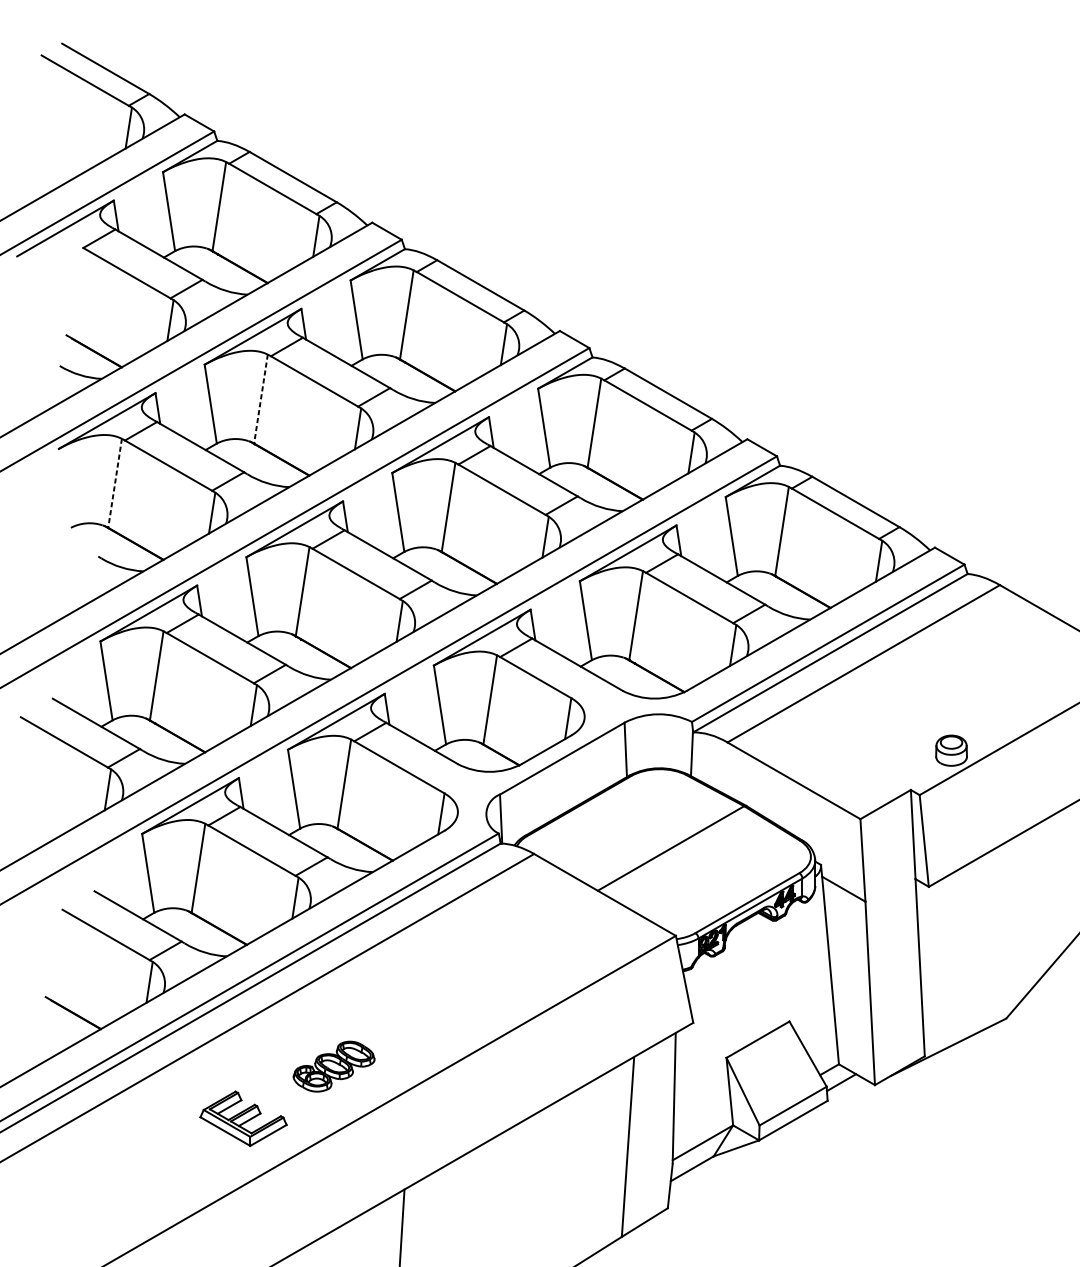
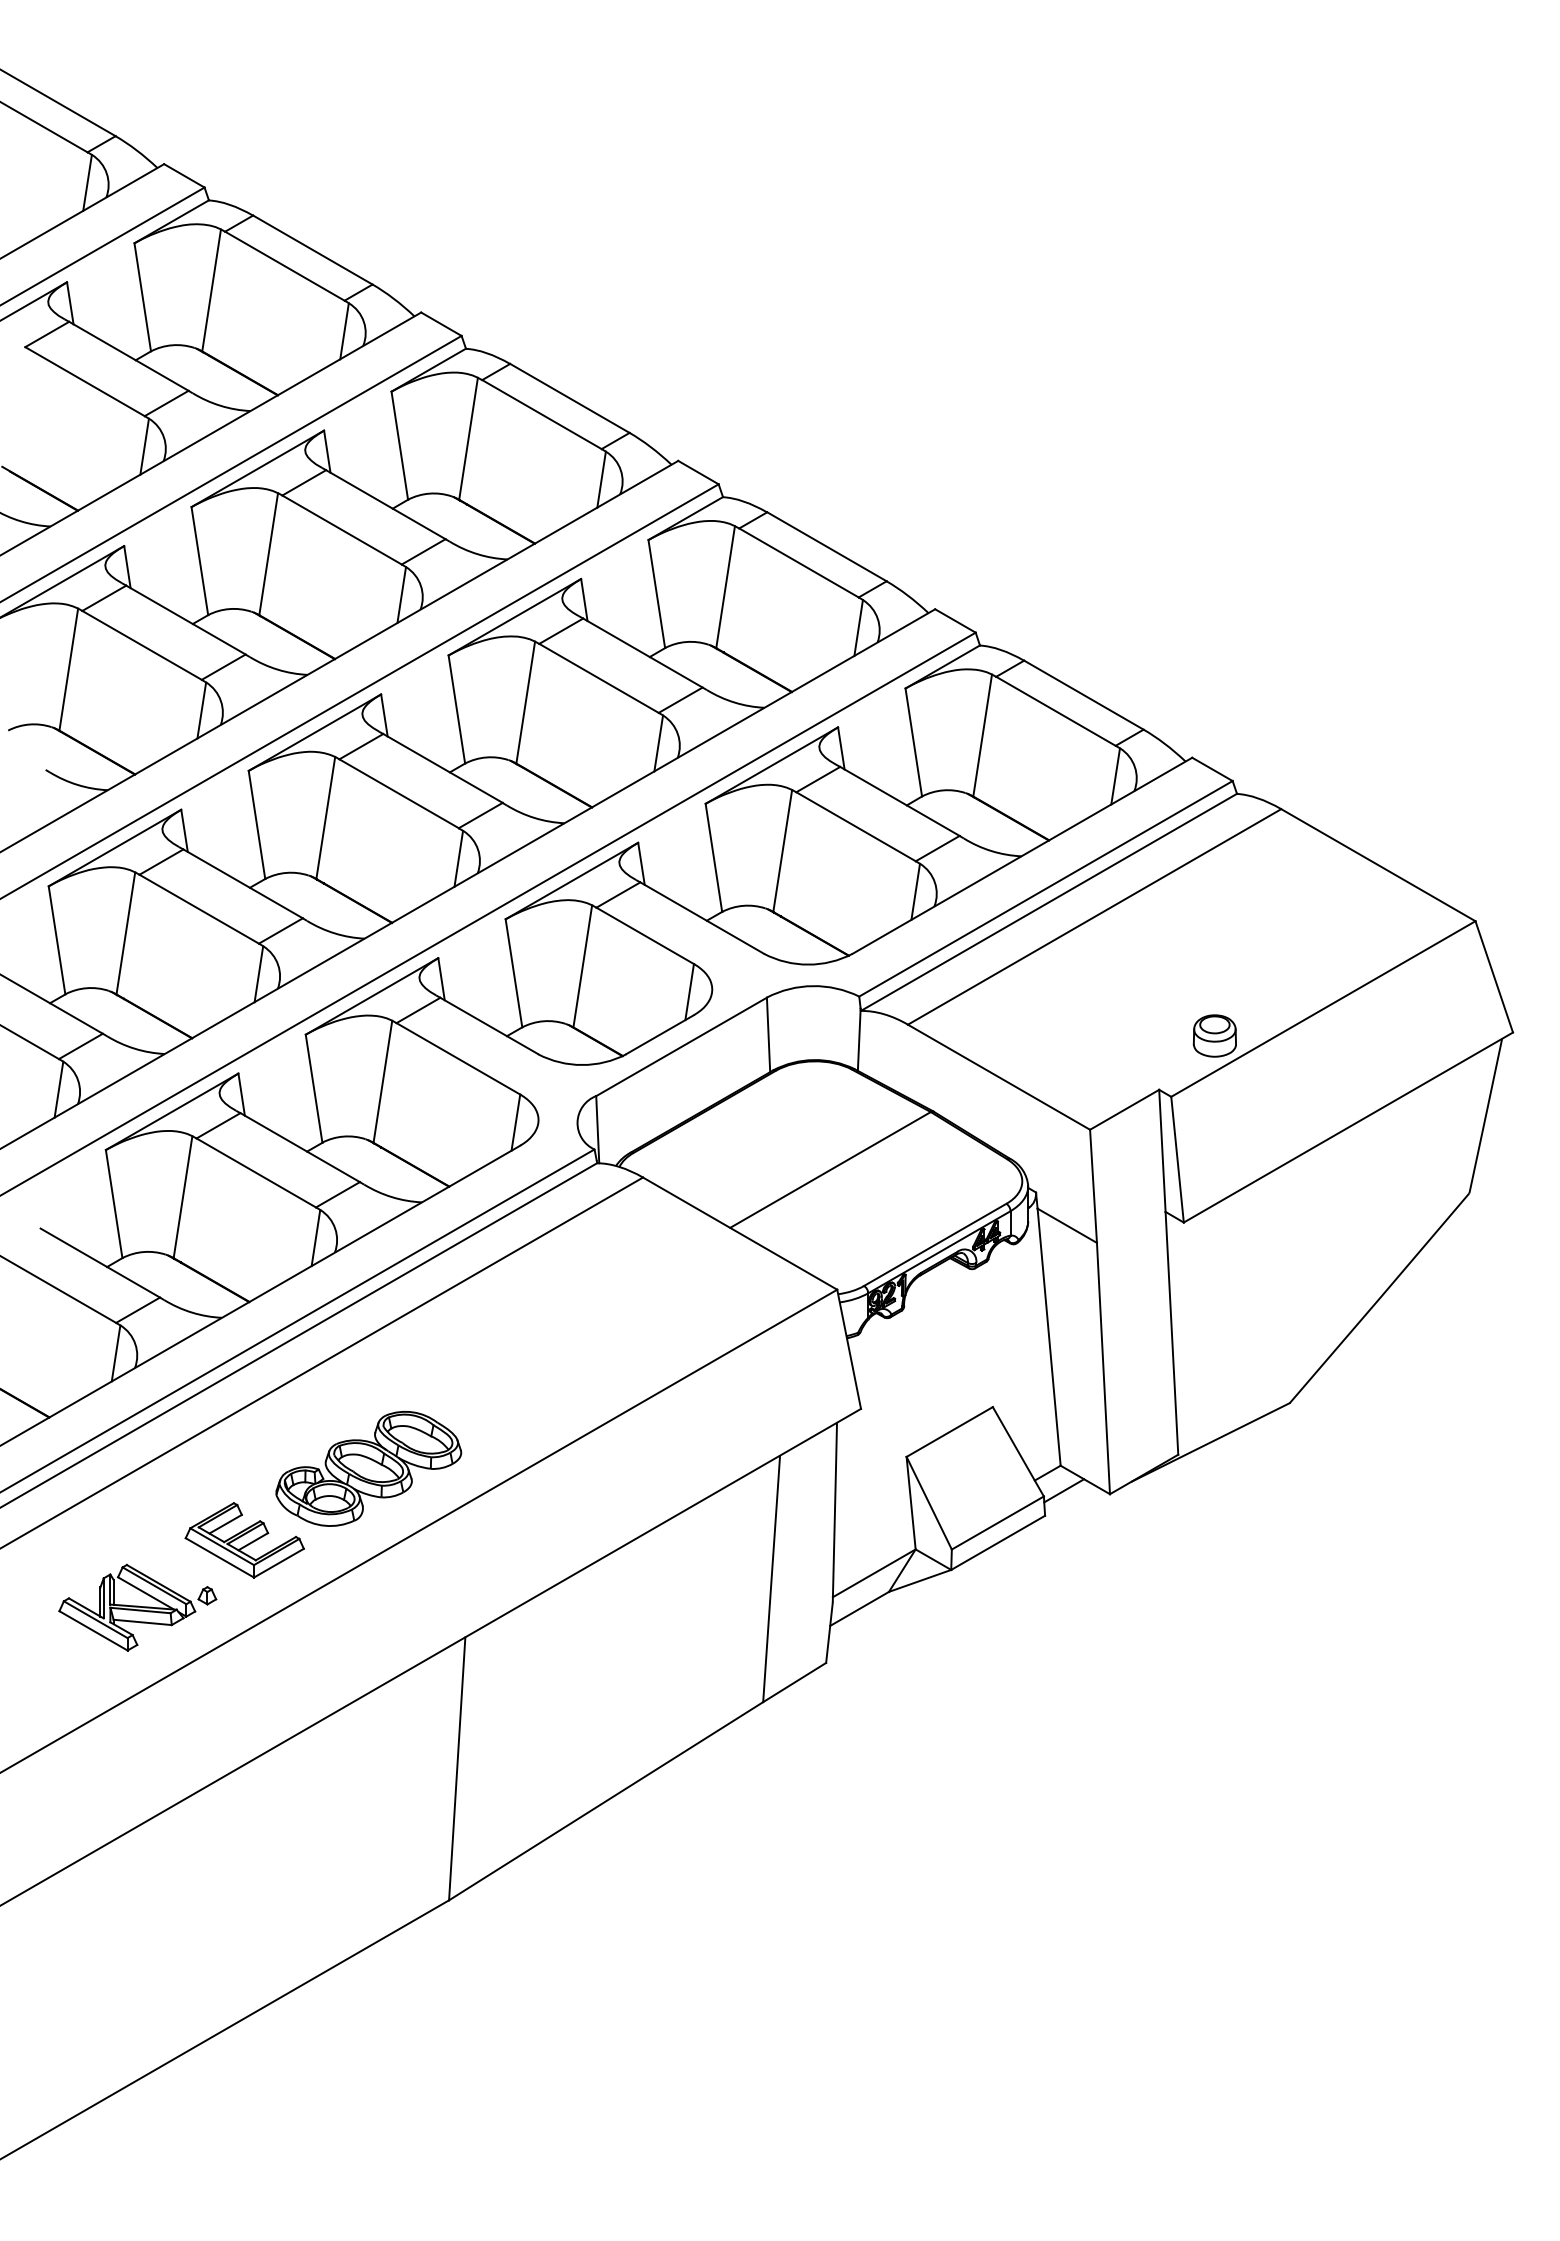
line: (260, 399) -> (268, 554), dashed -> solid
line: (114, 483) -> (68, 669), dashed -> solid
part: (333, 1066) -> (368, 1468), size x1.67
part: (165, 1167) -> (137, 1607), added

